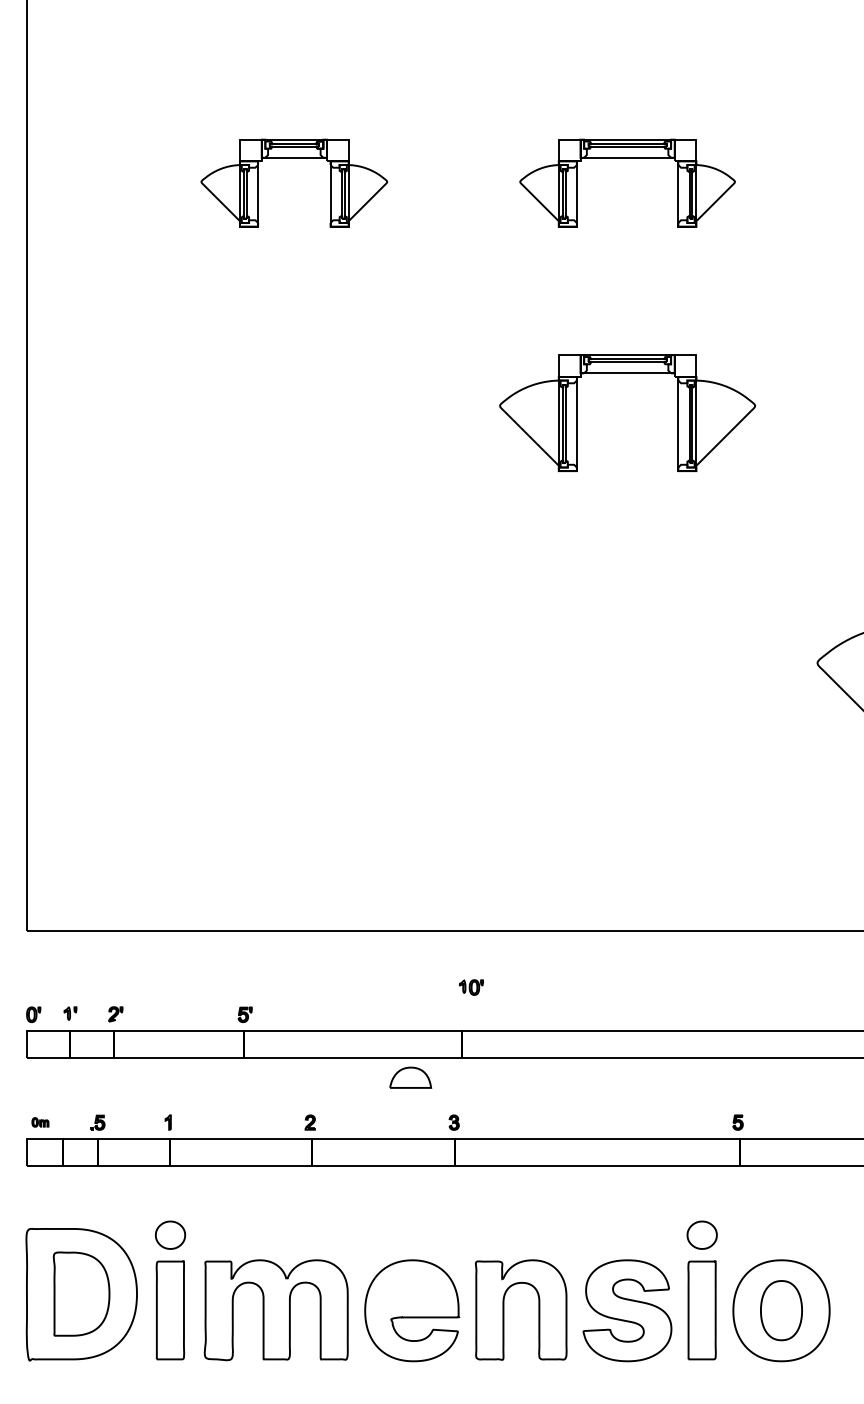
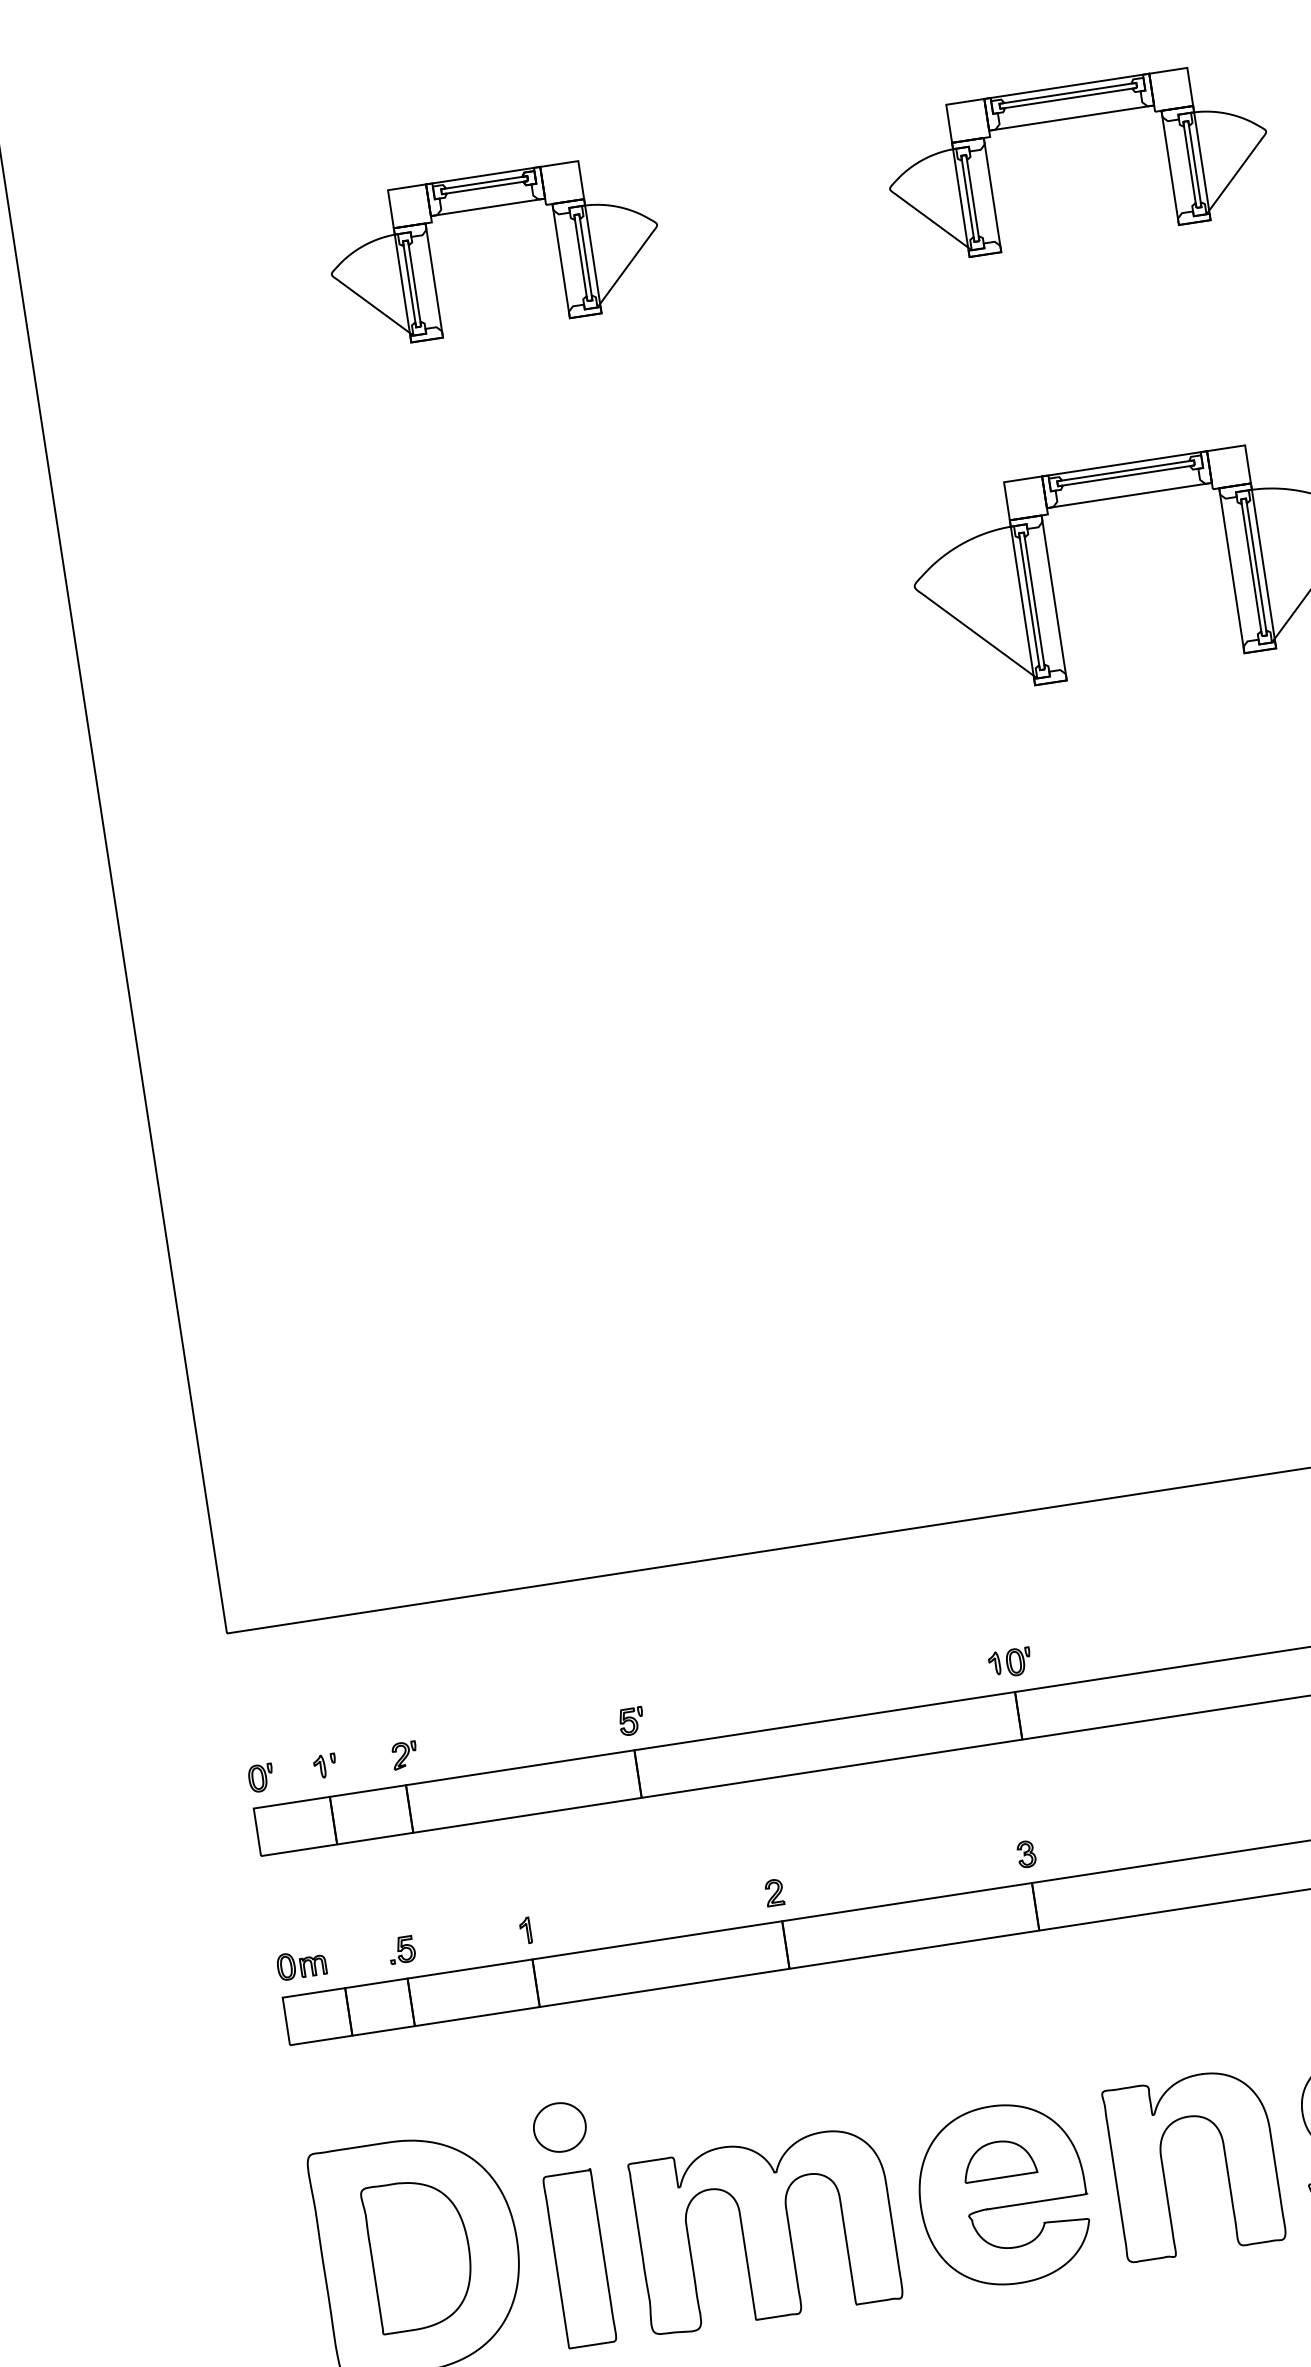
part: (471, 987) -> (1010, 1662), moved
part: (410, 1077) -> (998, 2159), moved
part: (40, 1122) -> (301, 1964), size x1.67

